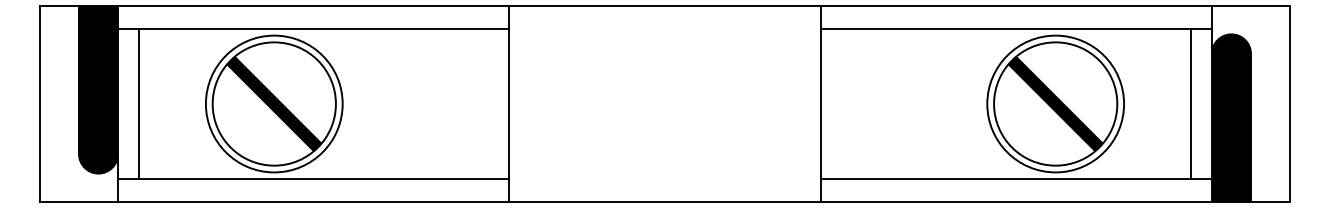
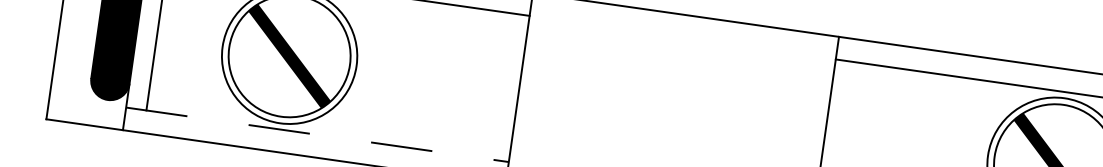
line: (313, 178) -> (317, 134), solid -> dashed

